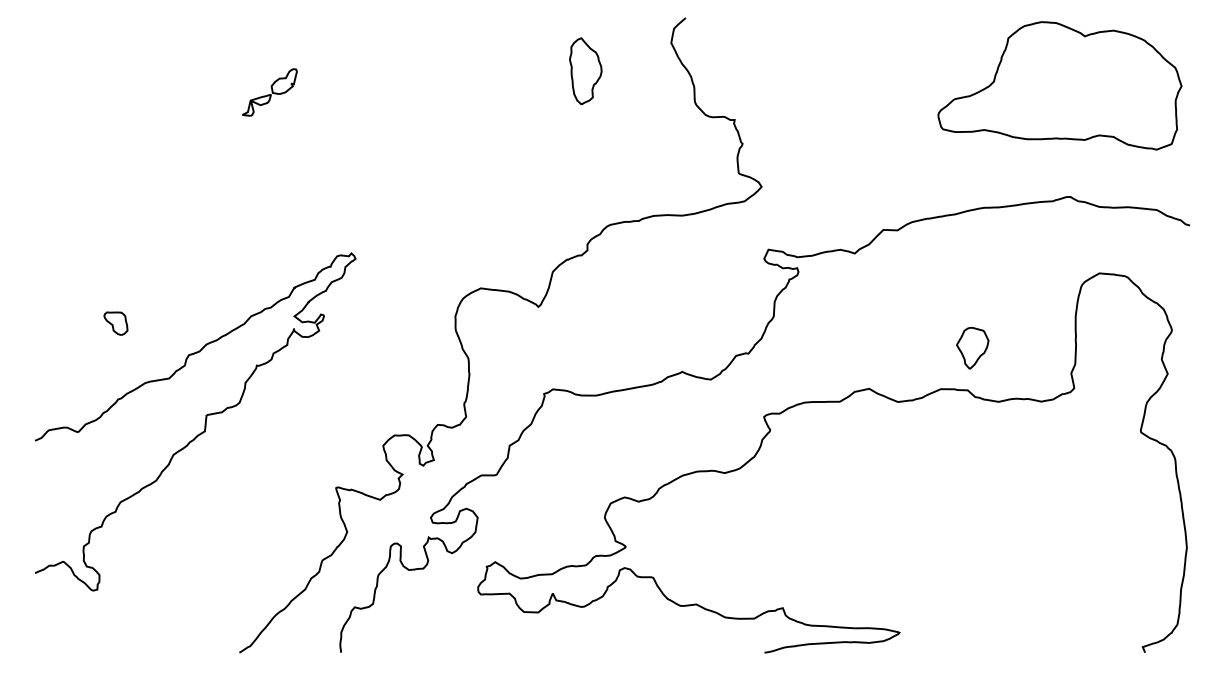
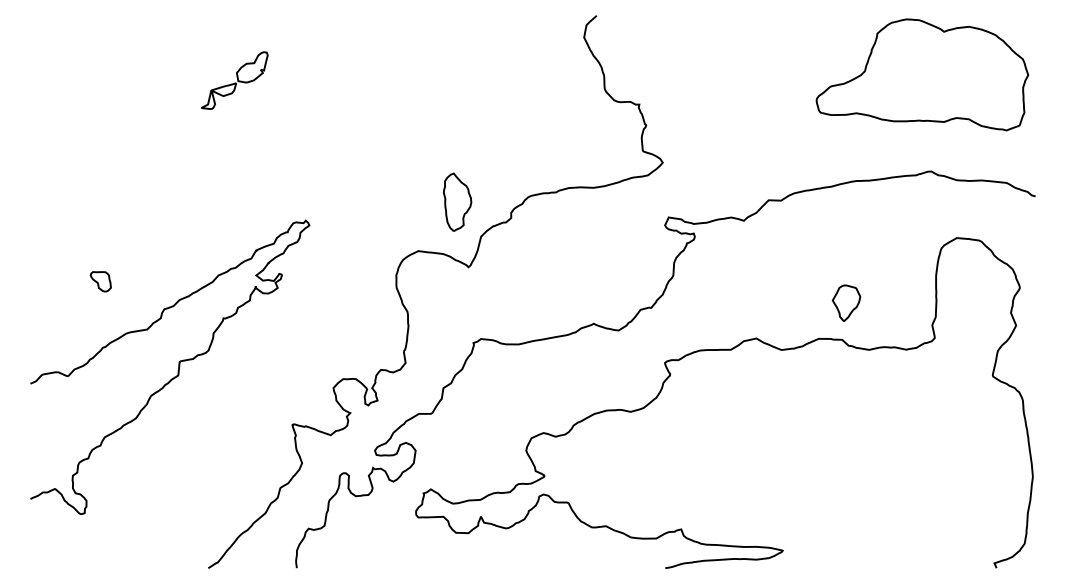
part: (585, 71) -> (457, 202), moved
part: (269, 92) -> (234, 80), size x1.4

